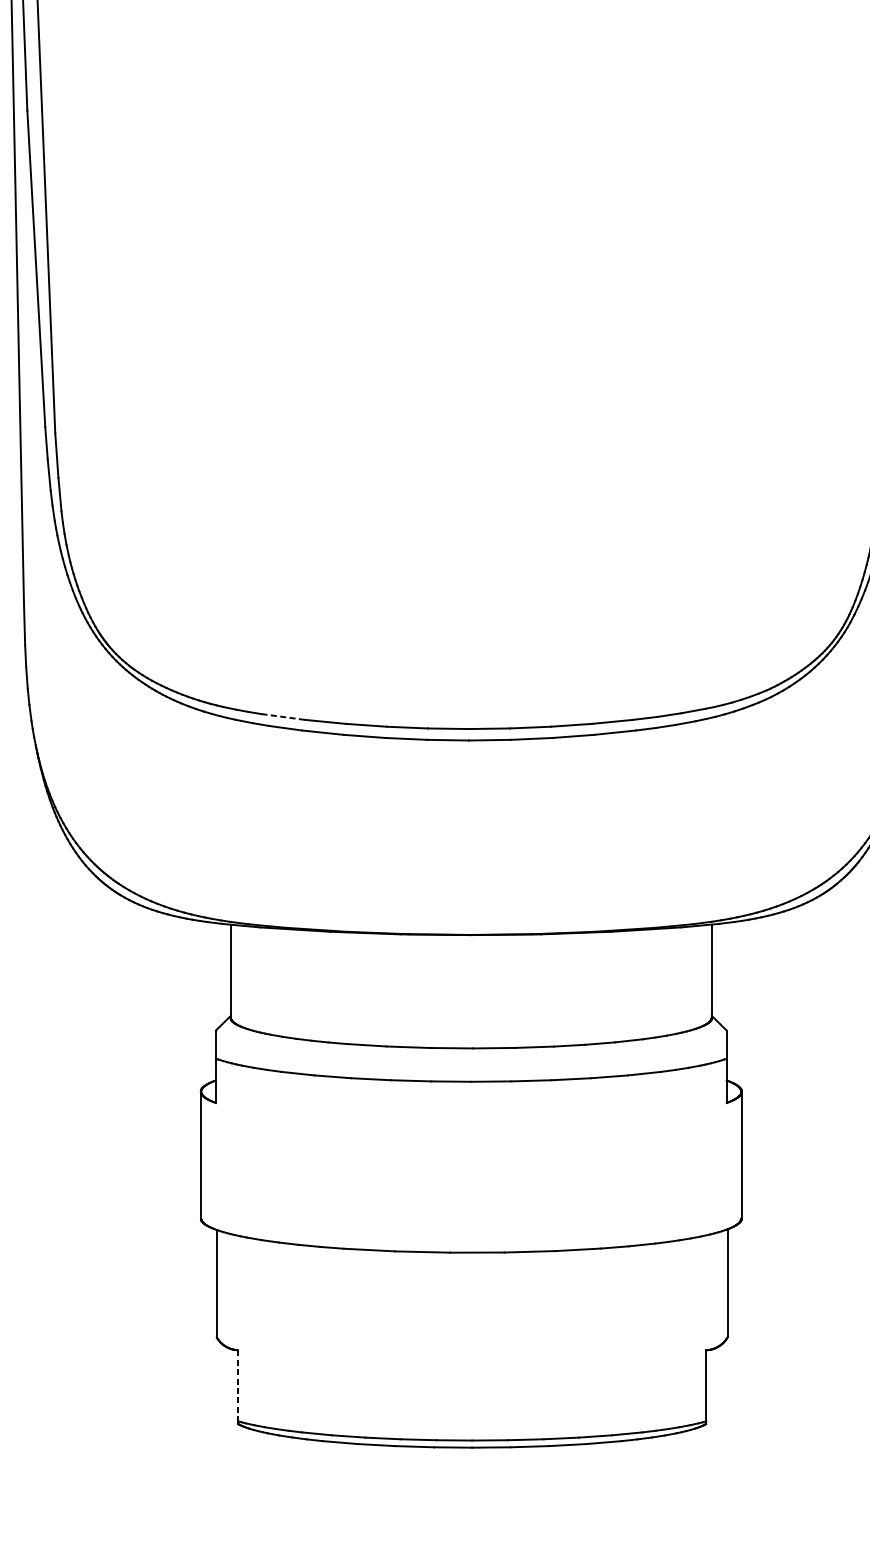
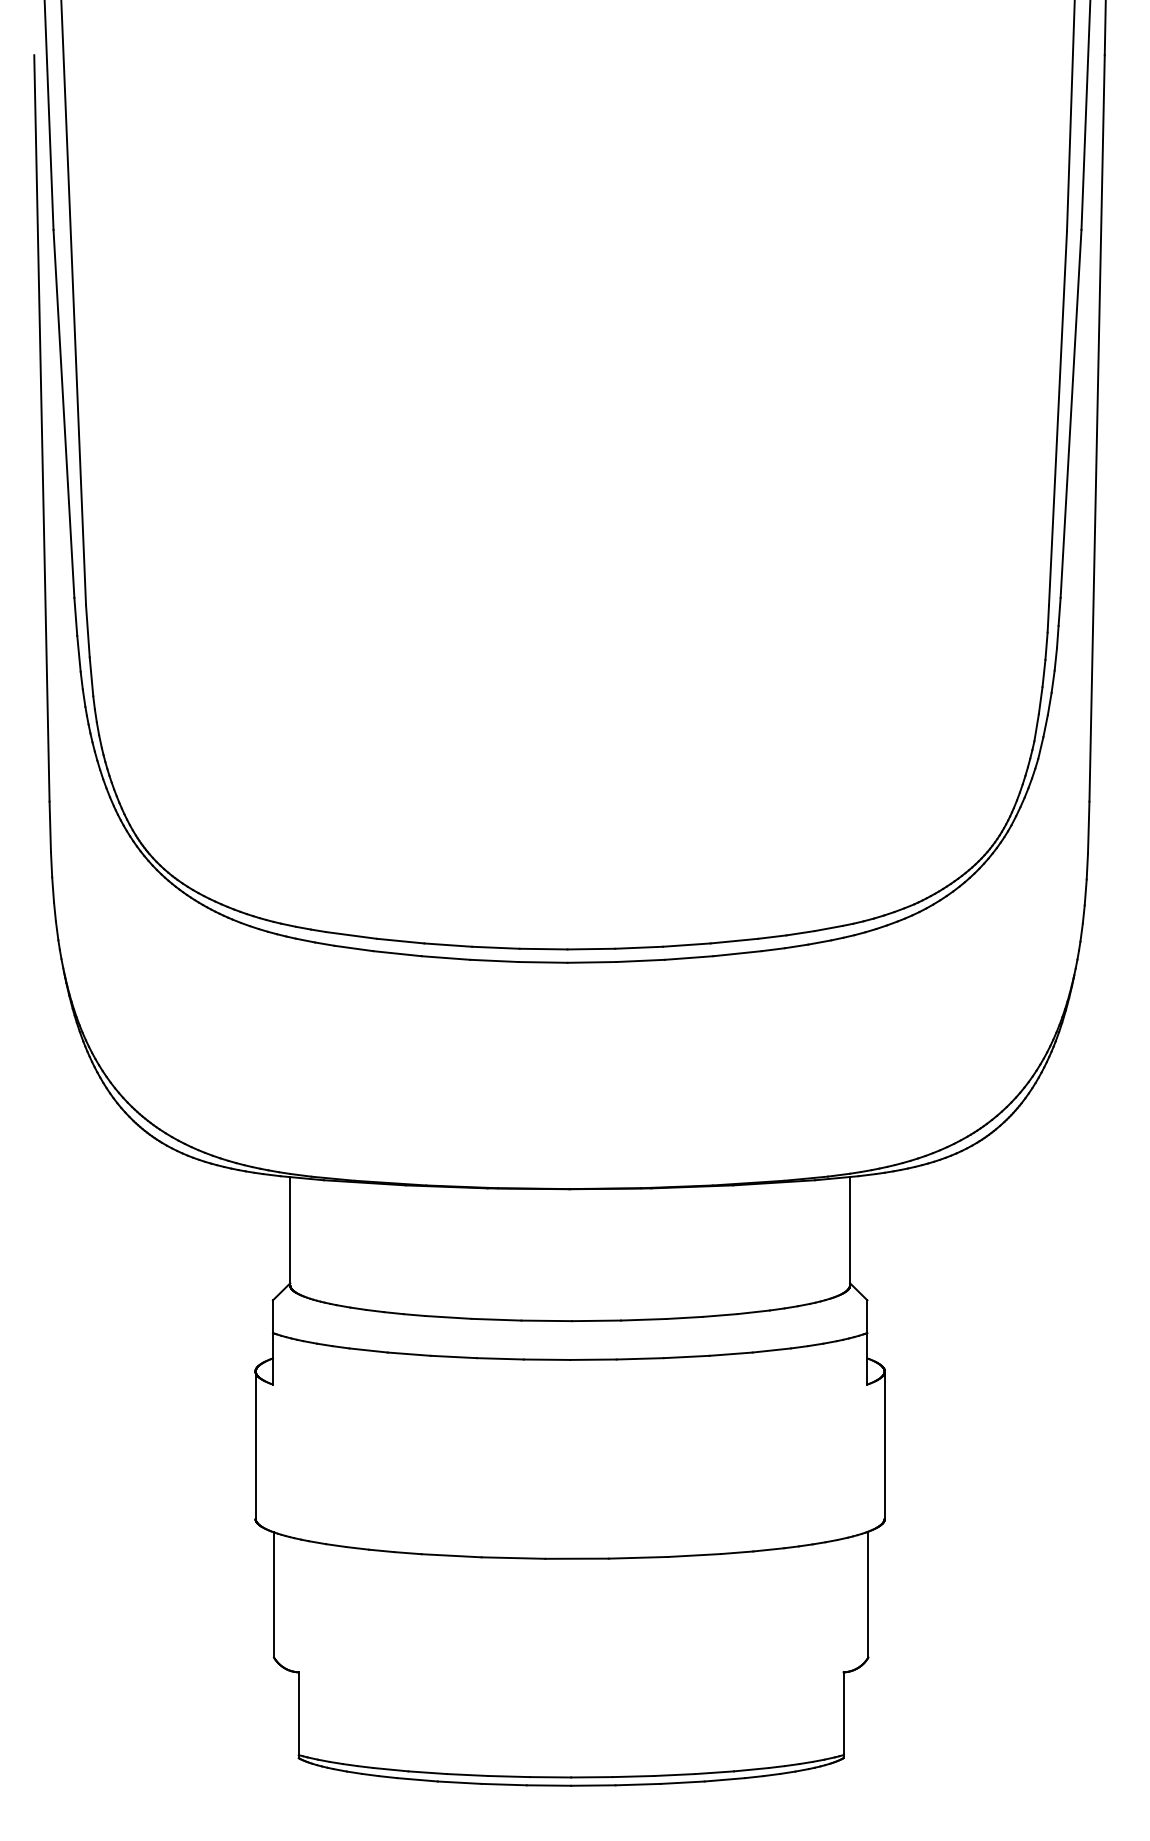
line: (283, 717) -> (351, 935), dashed -> solid
line: (237, 1386) -> (298, 1714), dashed -> solid

